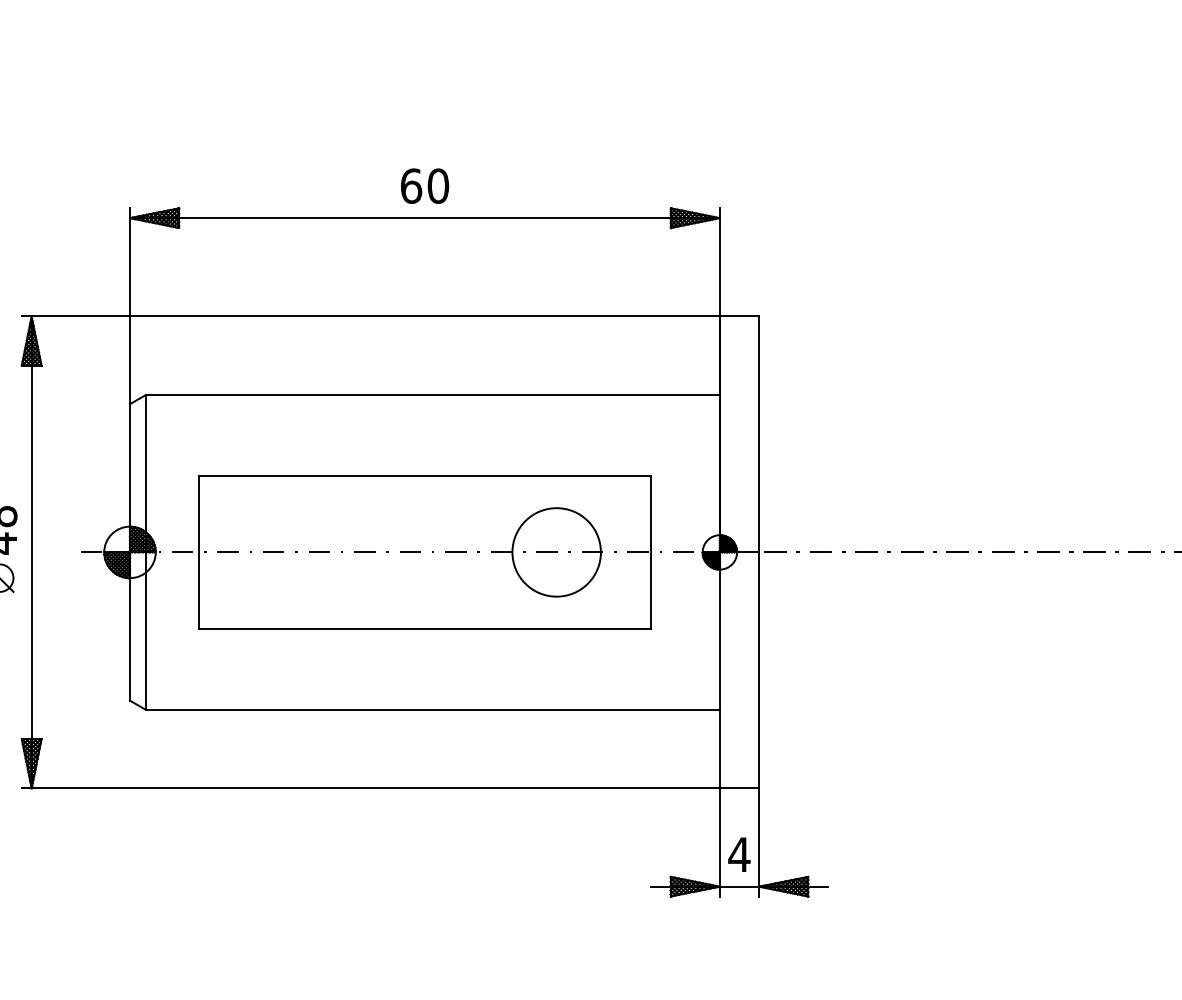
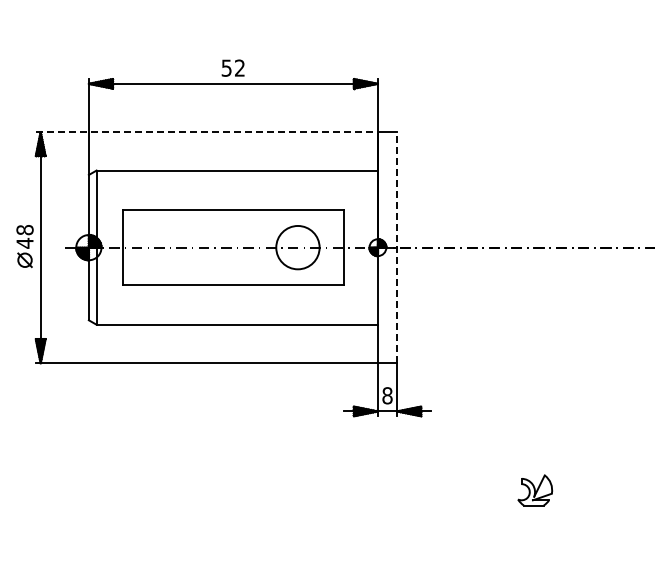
text: (425, 184) -> (233, 67), 60 -> 52
line: (372, 317) -> (207, 132), solid -> dashed
line: (759, 552) -> (397, 247), solid -> dashed
text: (739, 854) -> (387, 395), 4 -> 8

